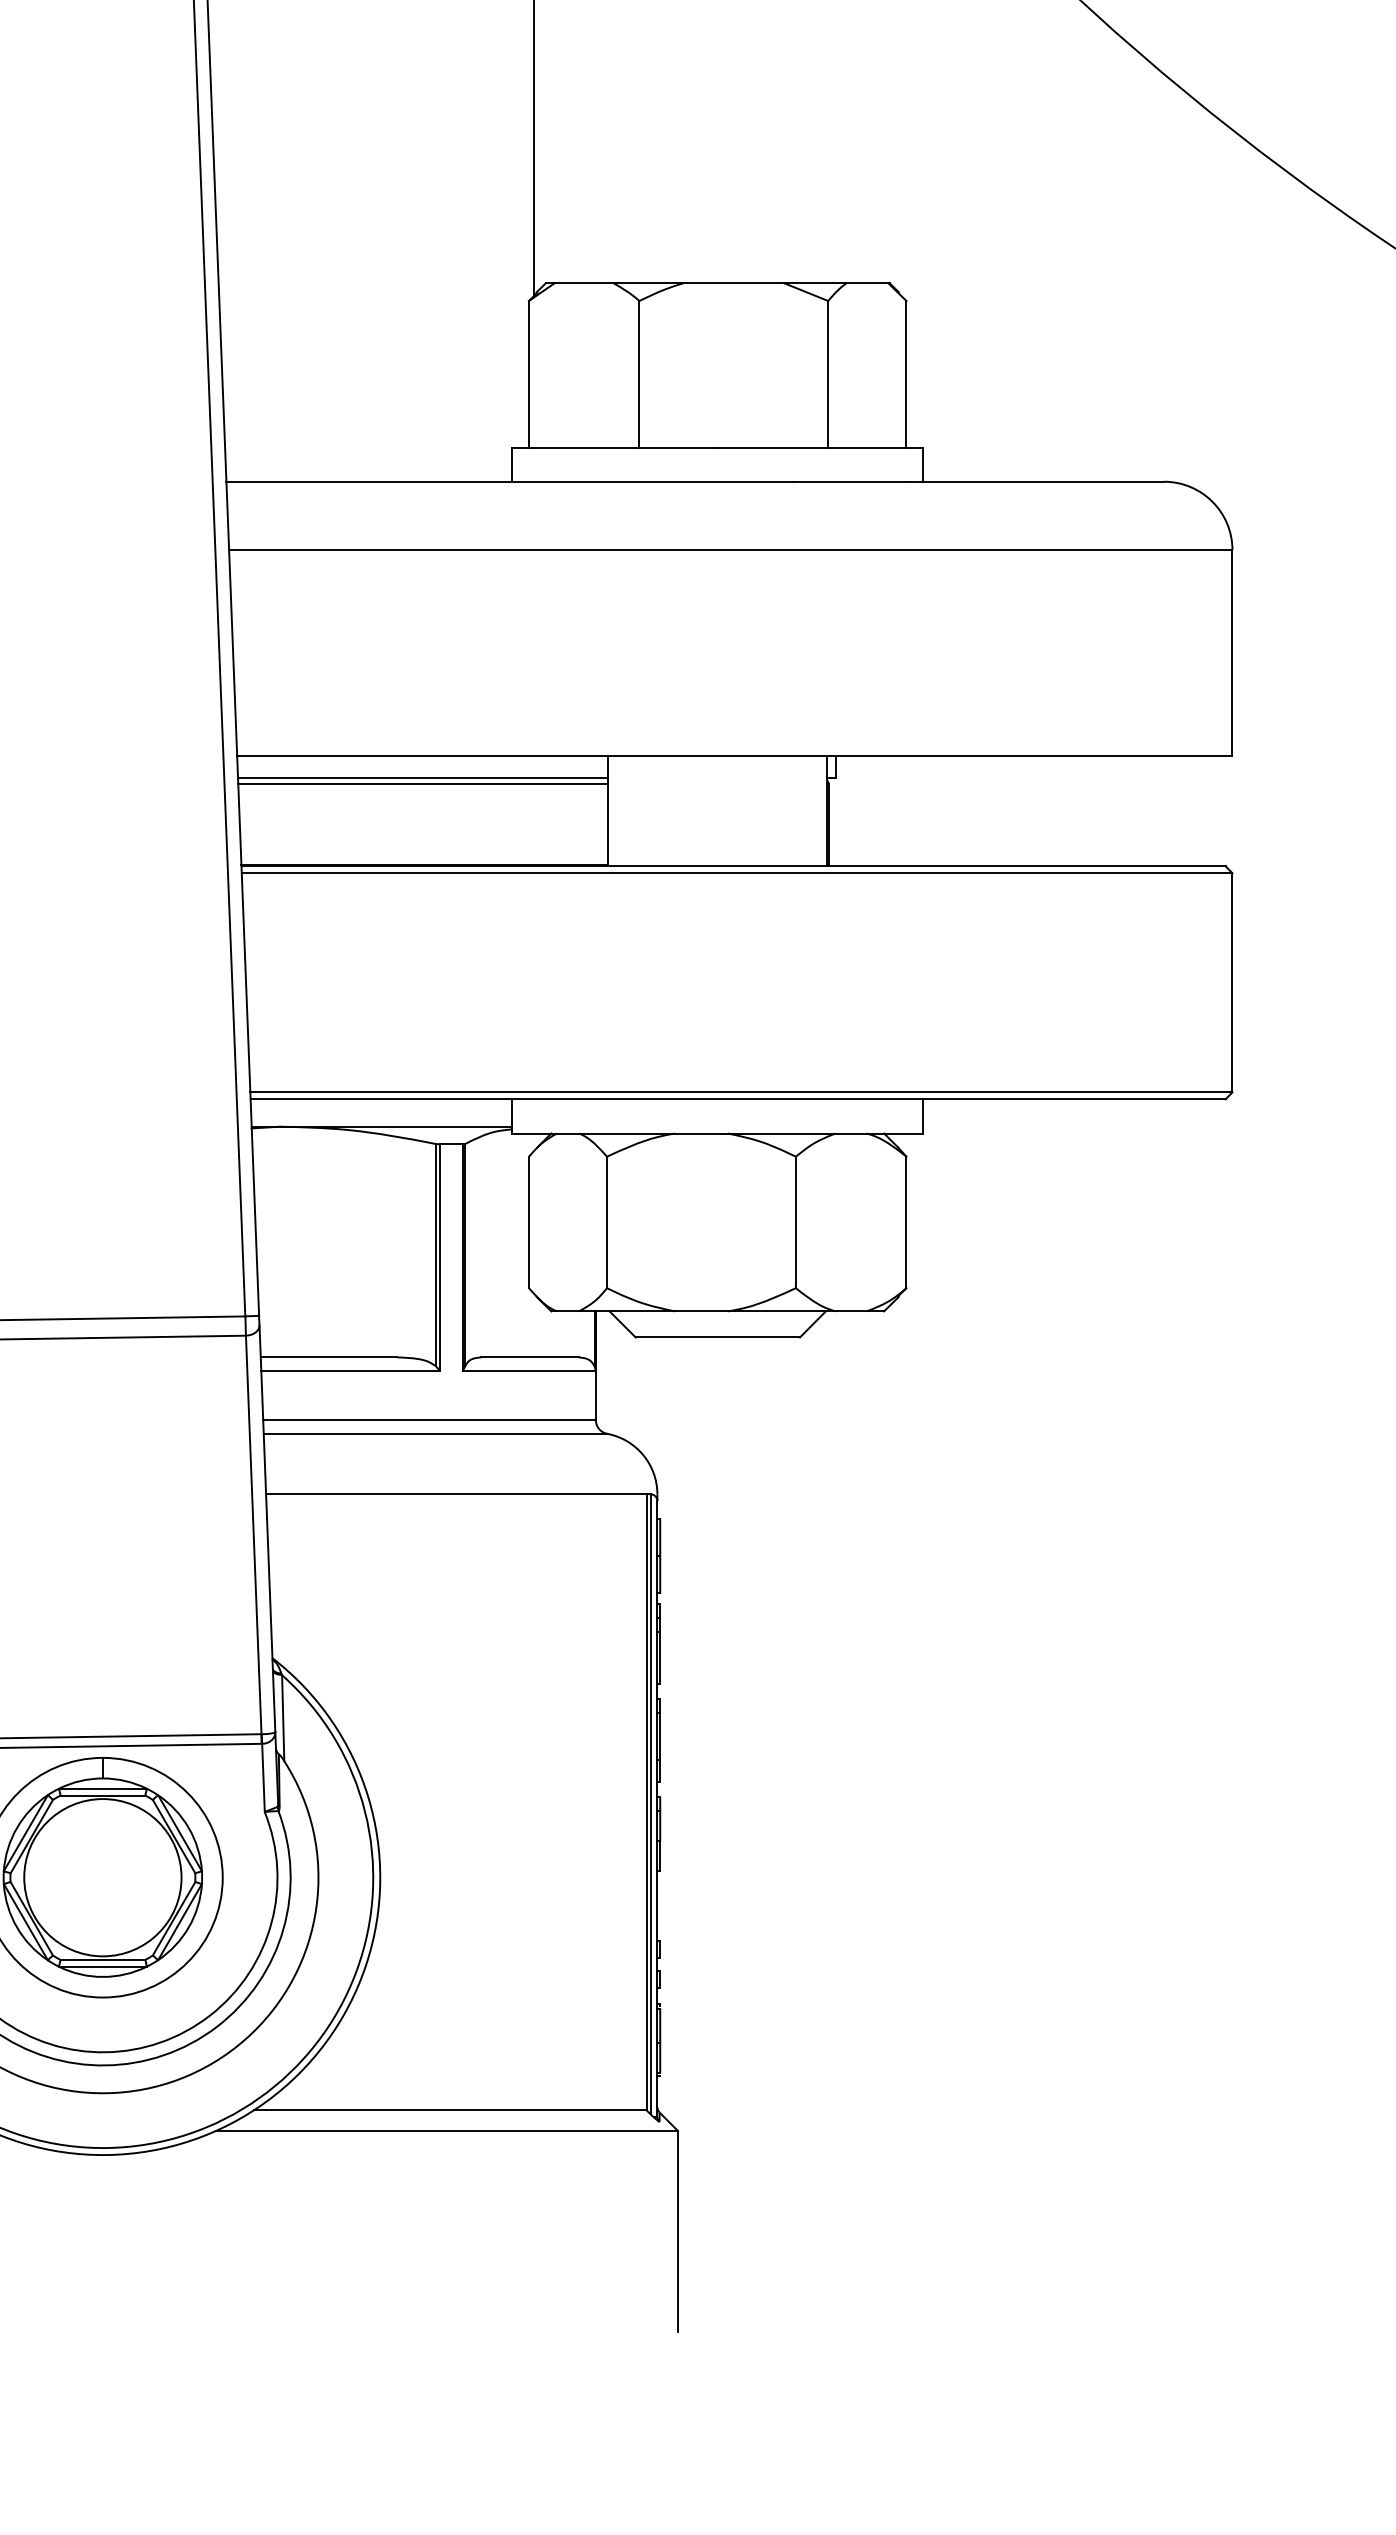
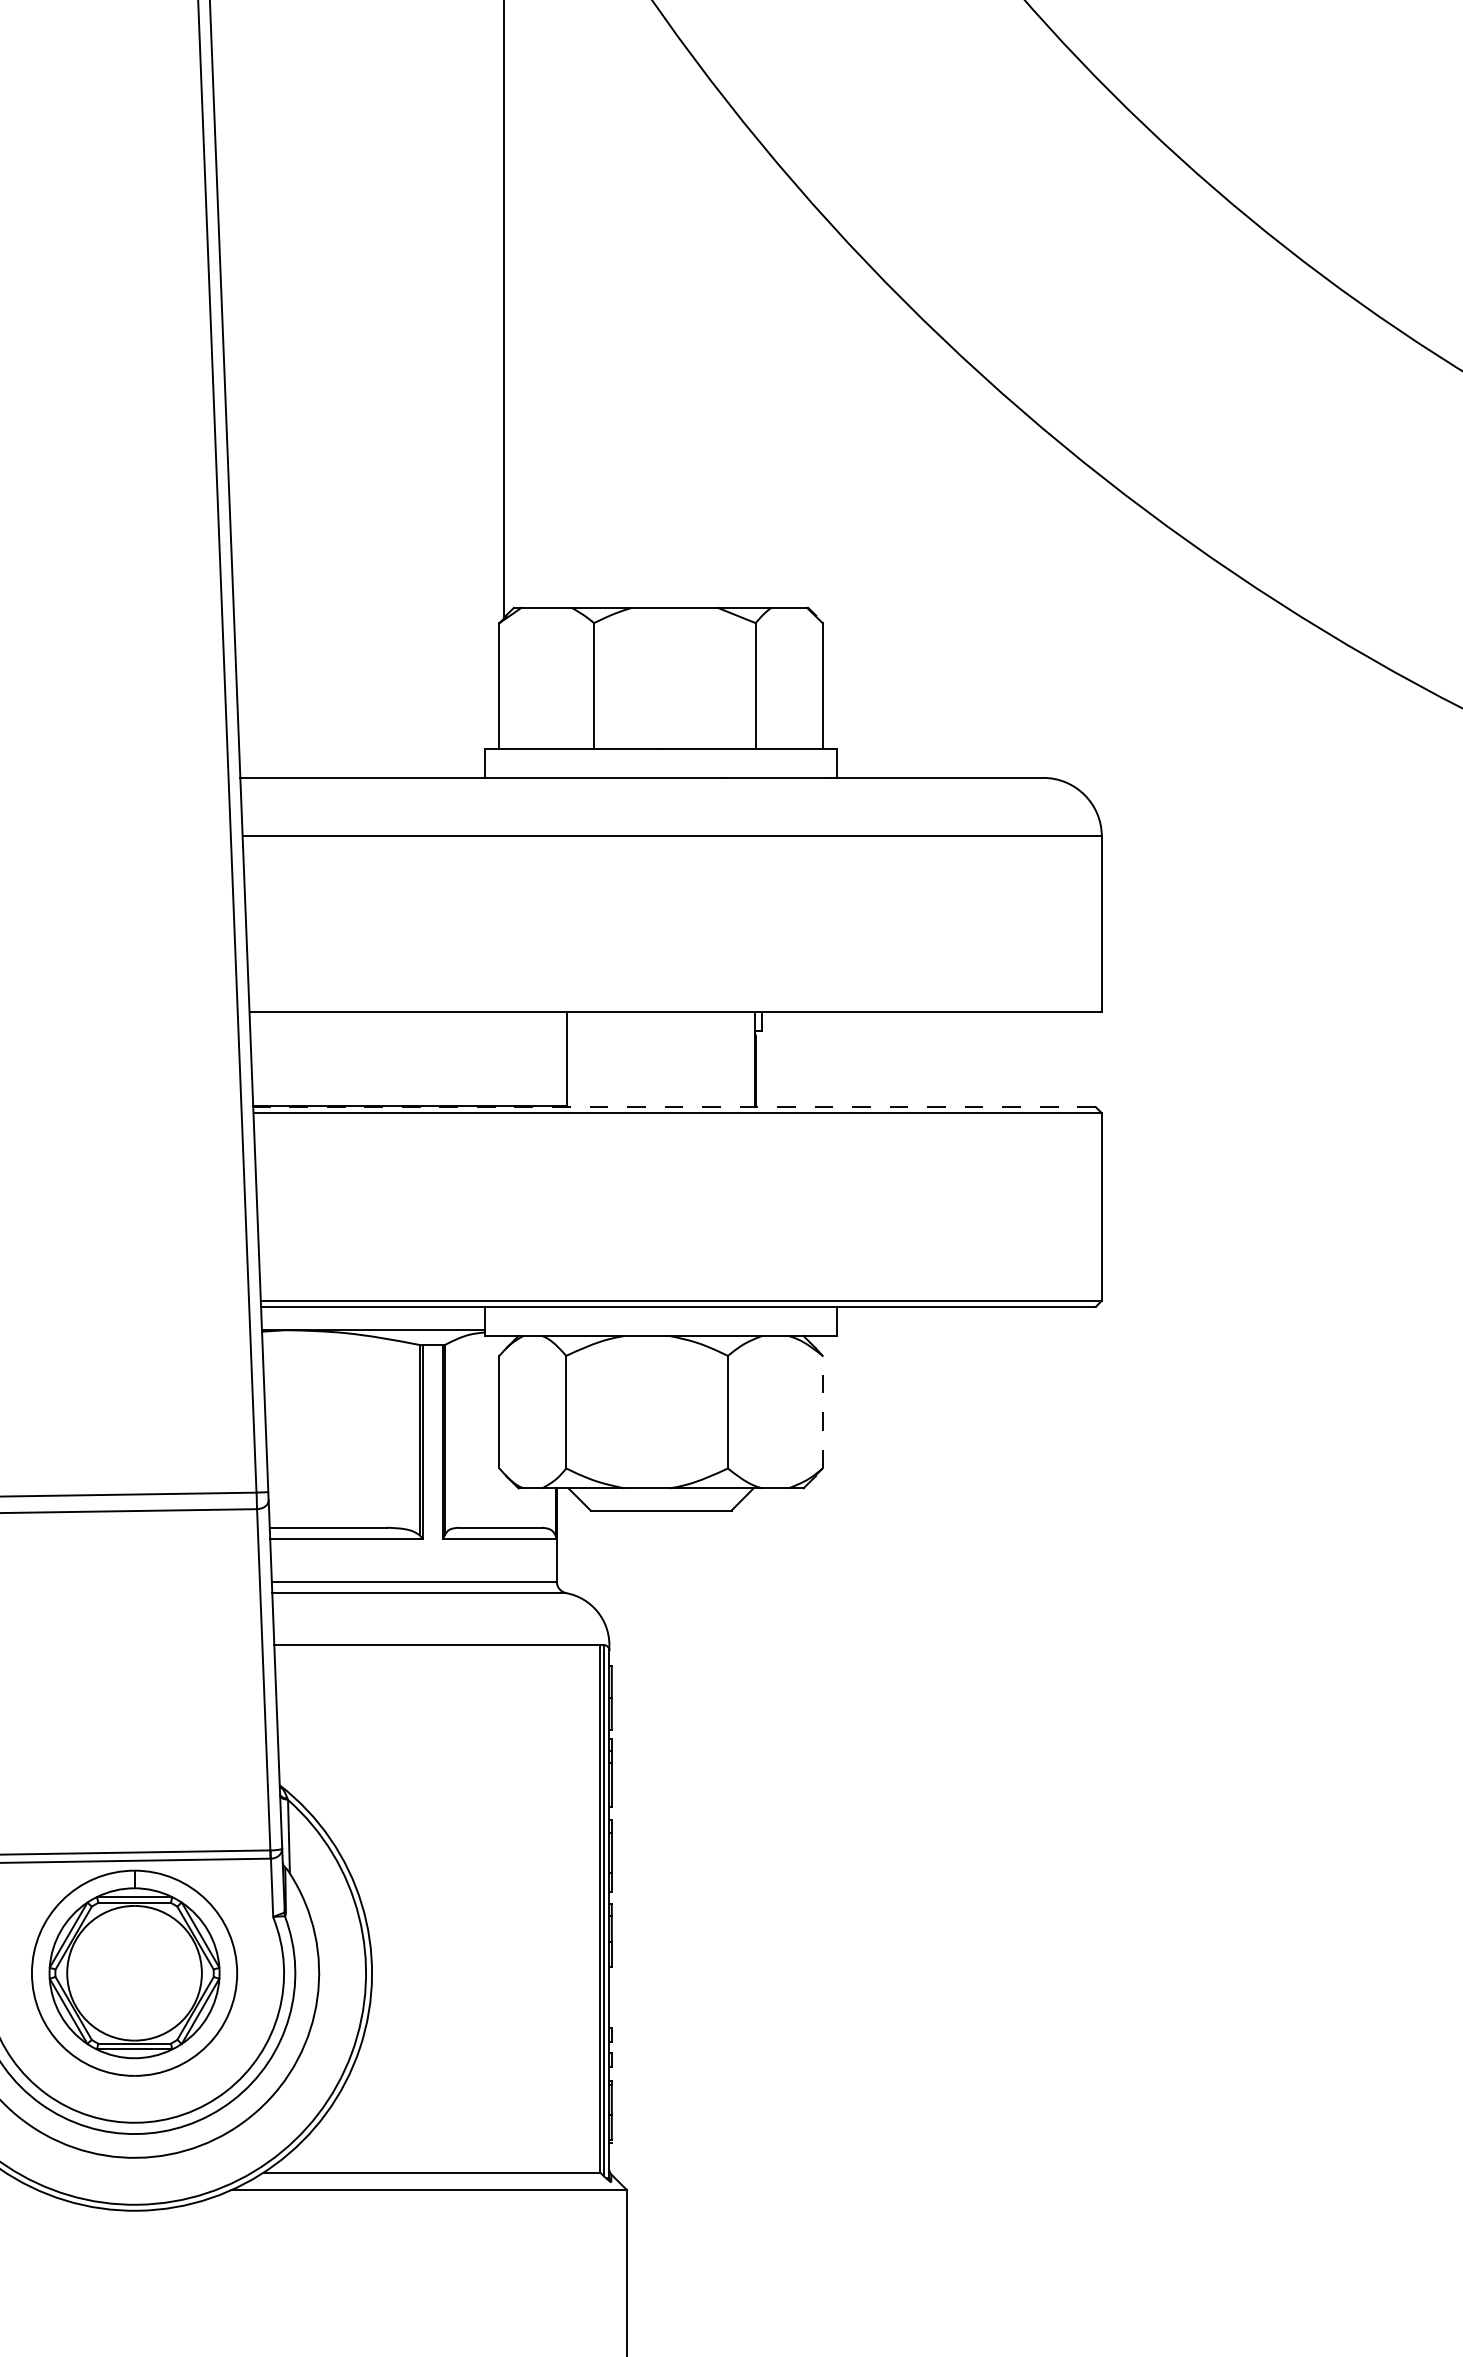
line: (422, 777) -> (408, 1031), removed
line: (422, 783) -> (408, 1036), removed
line: (733, 866) -> (674, 1107), solid -> dashed
line: (906, 1221) -> (822, 1411), solid -> dashed

